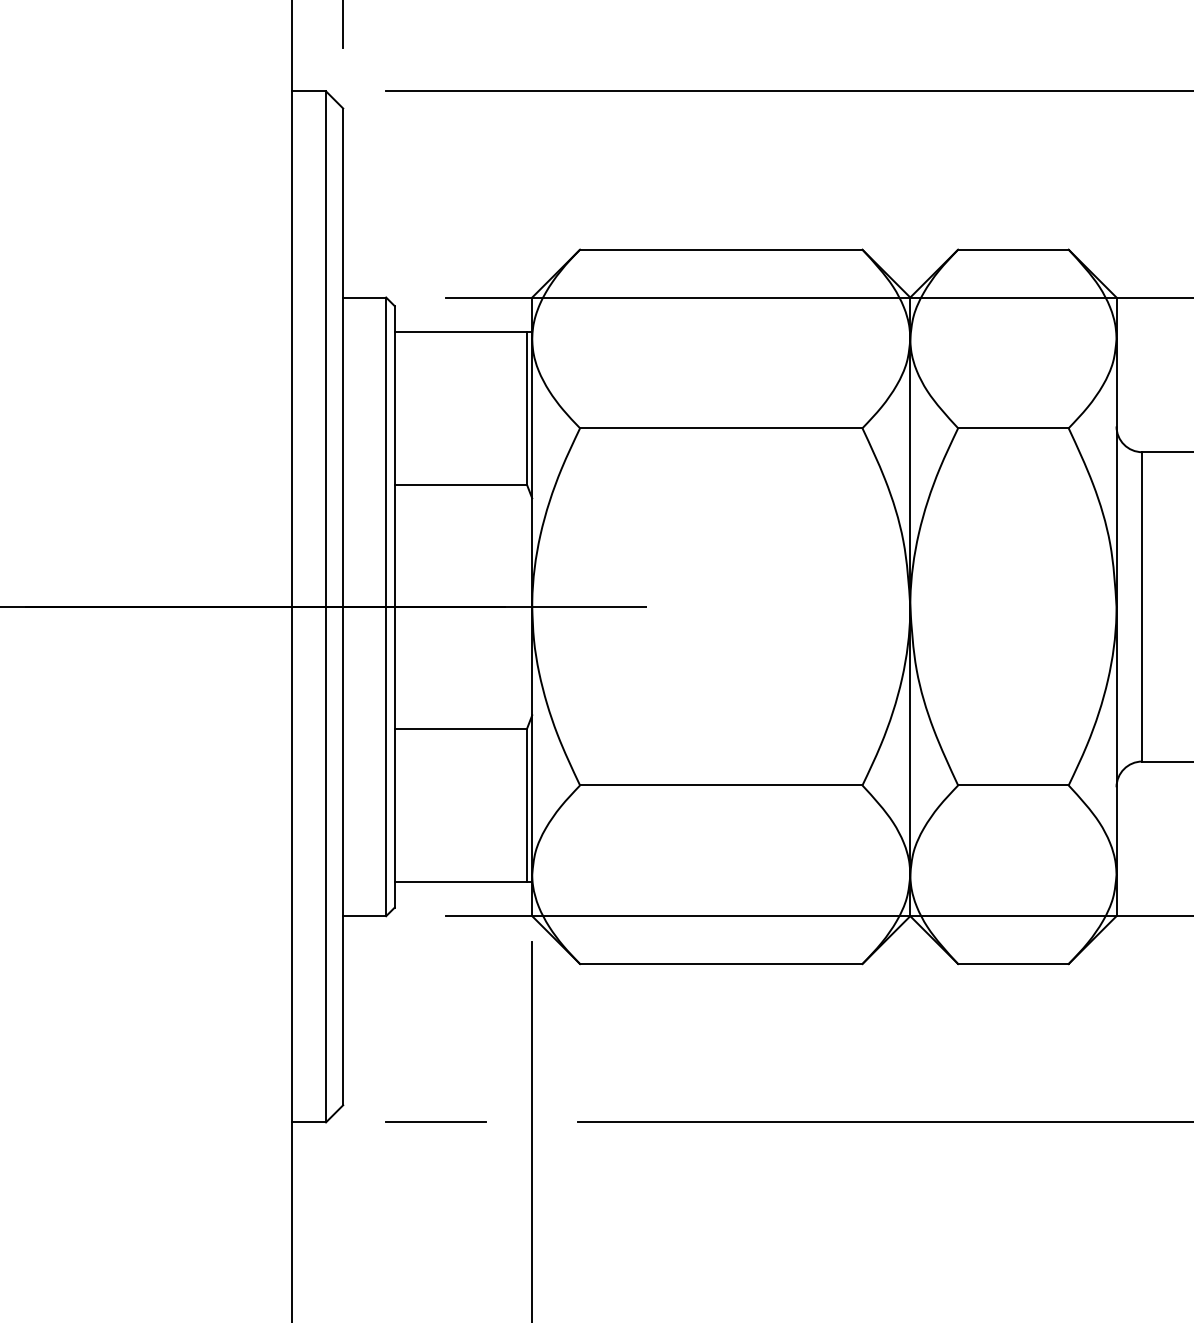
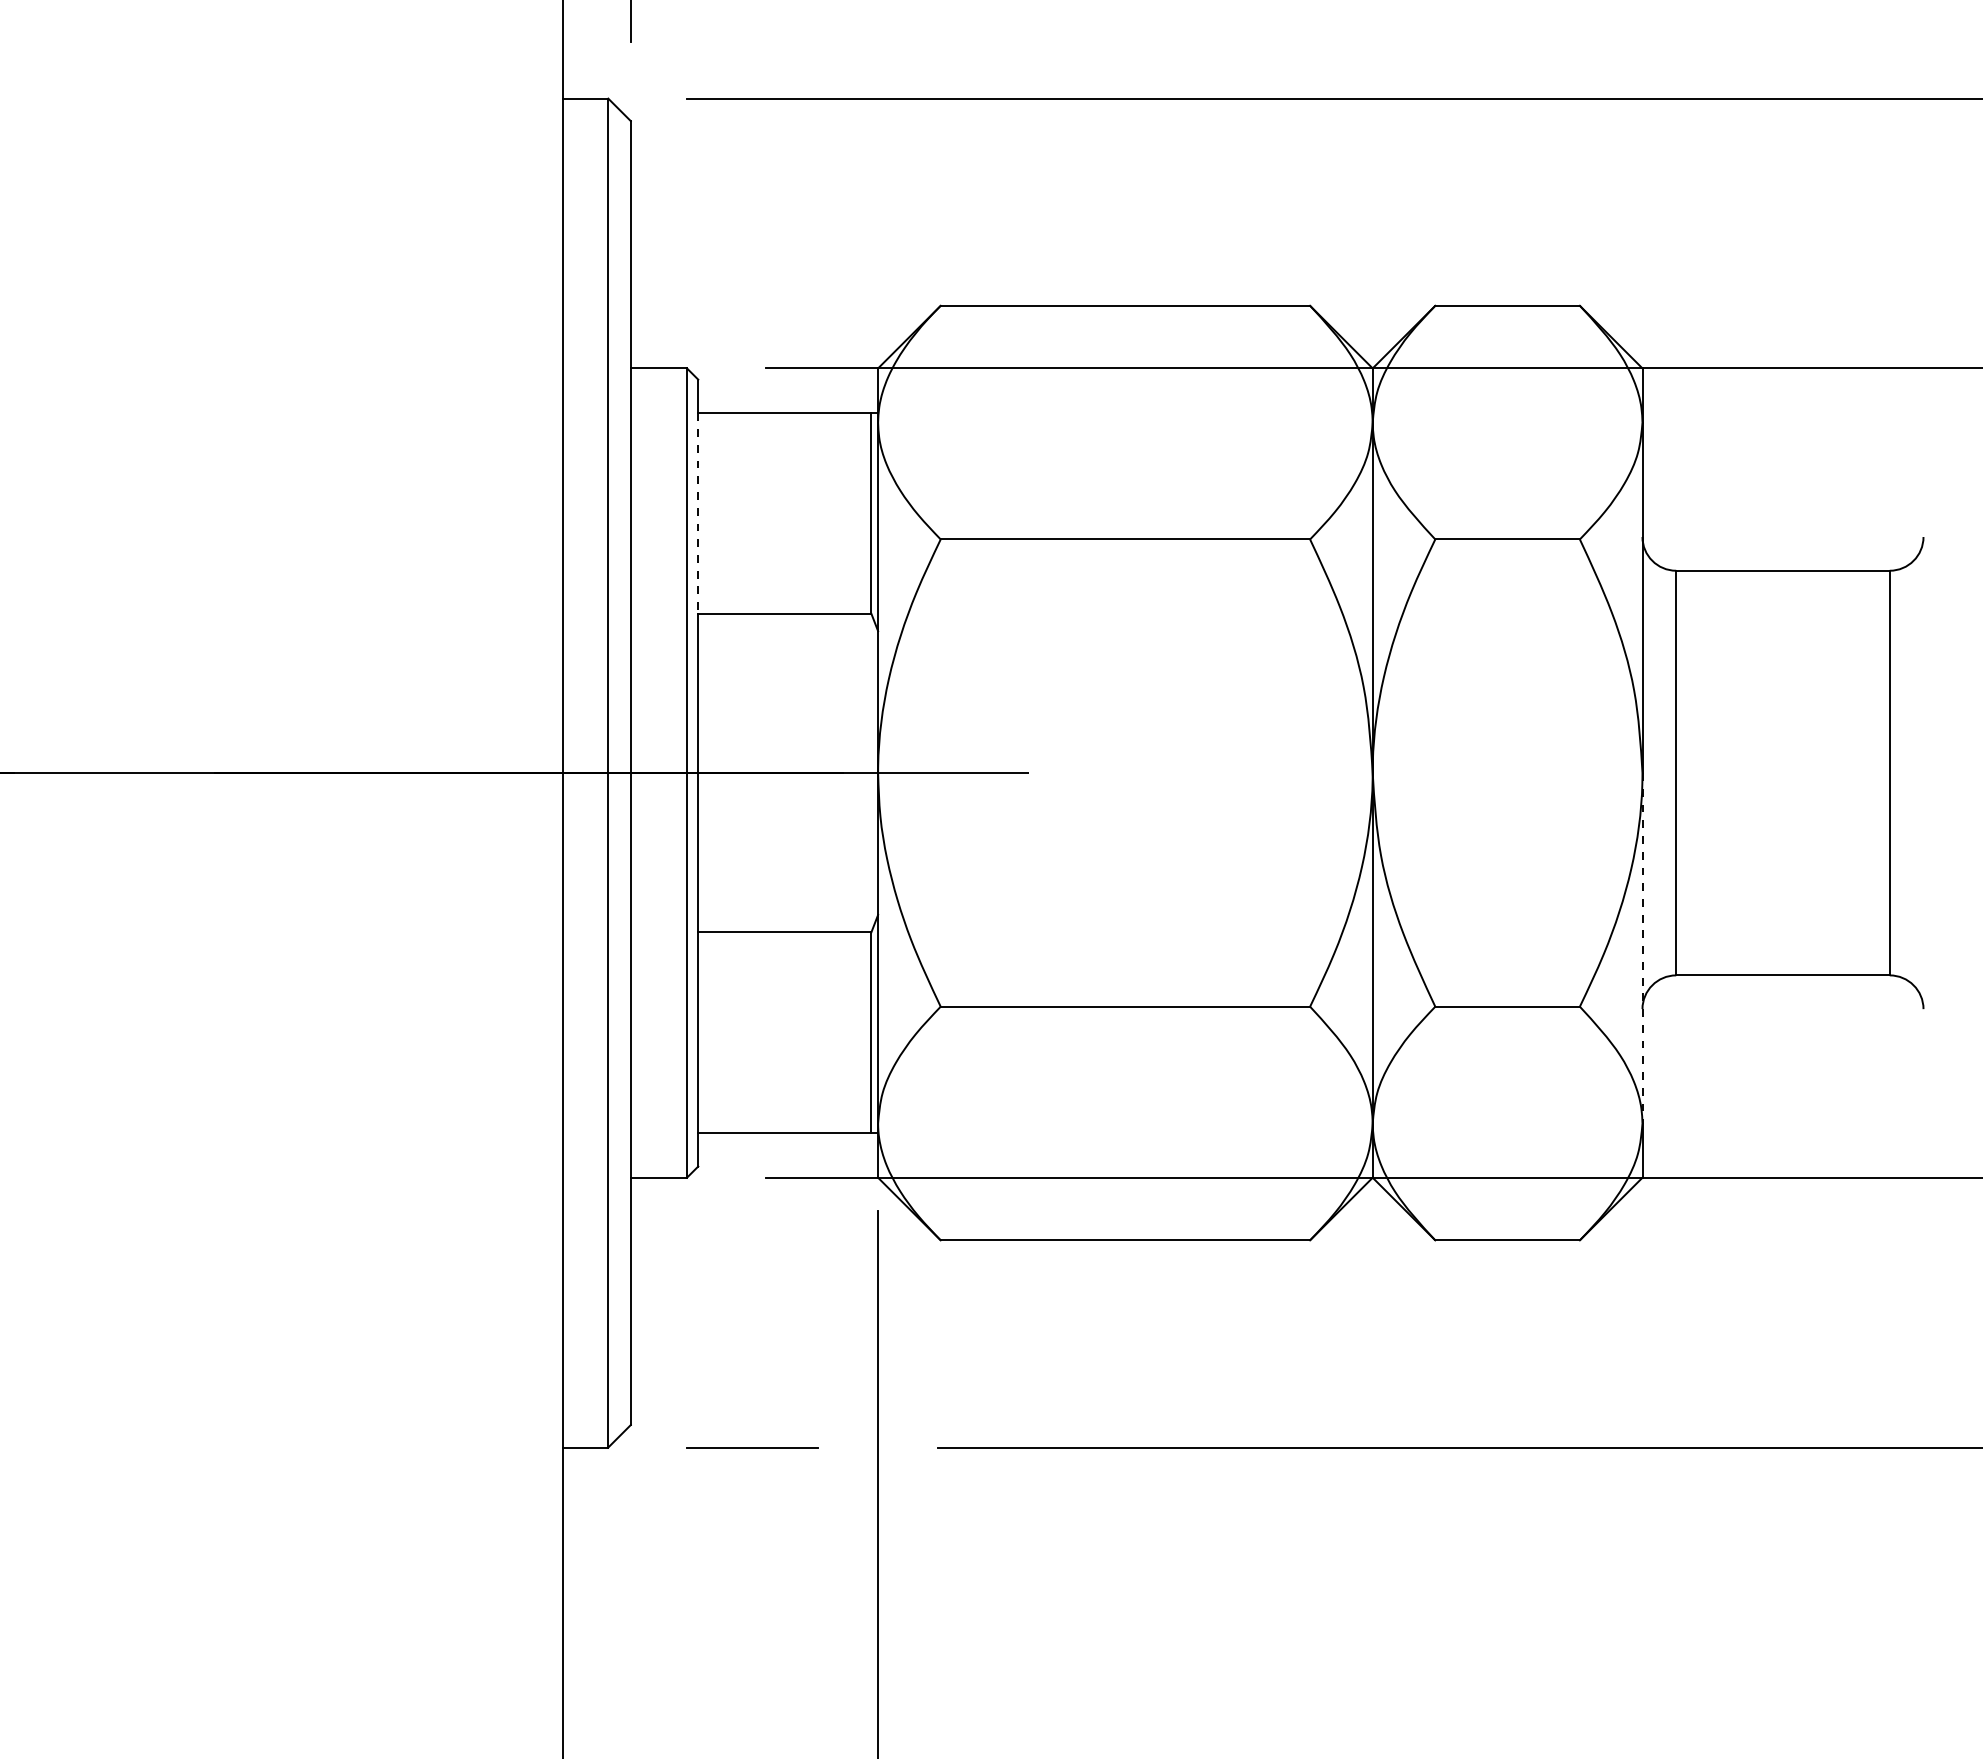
line: (394, 409) -> (698, 514), solid -> dashed
line: (1116, 740) -> (1642, 948), solid -> dashed

